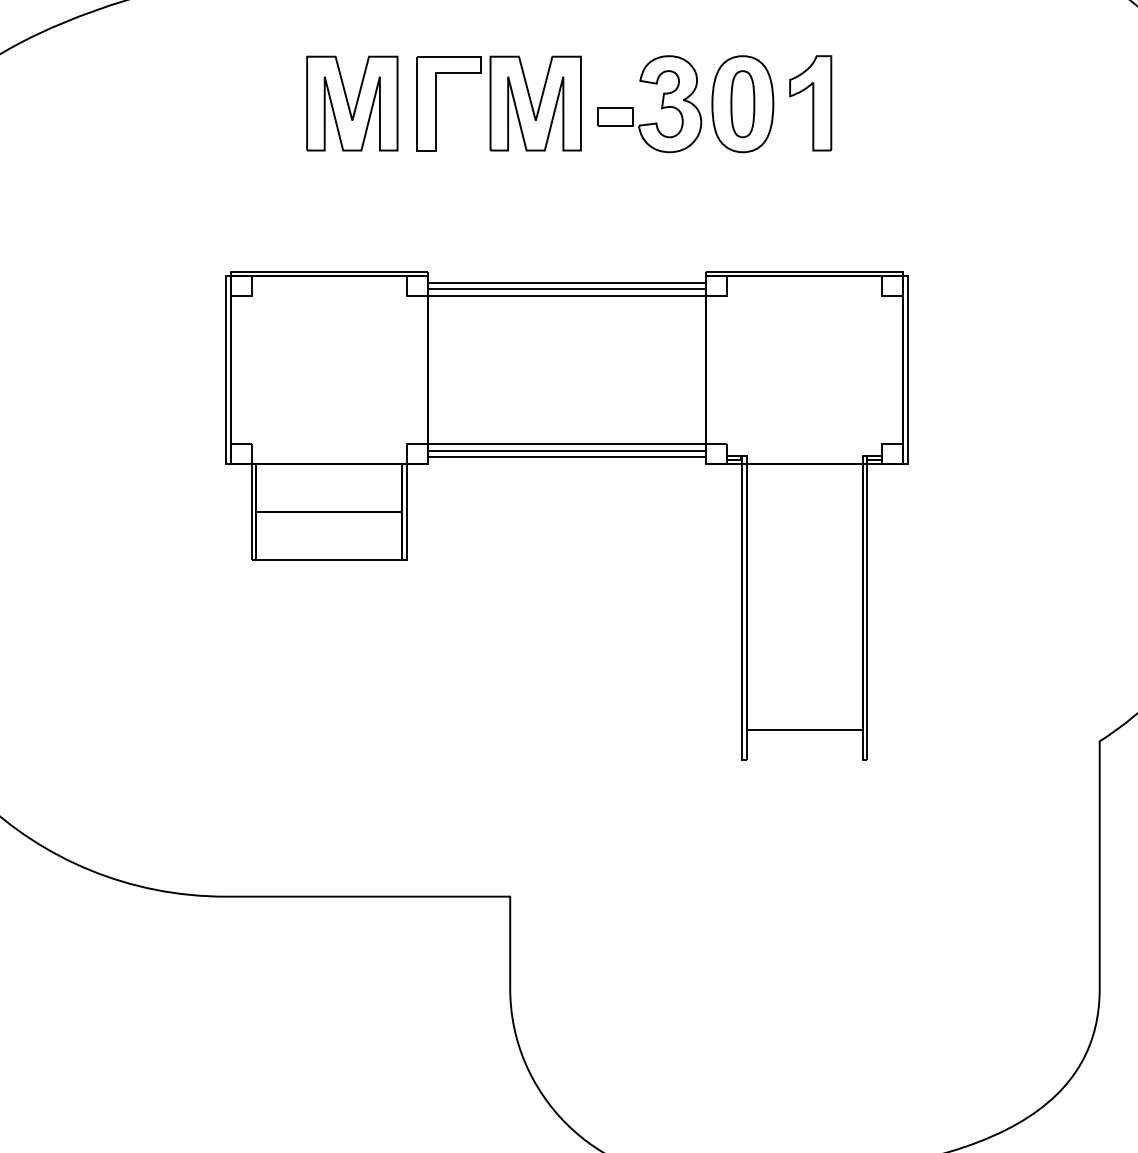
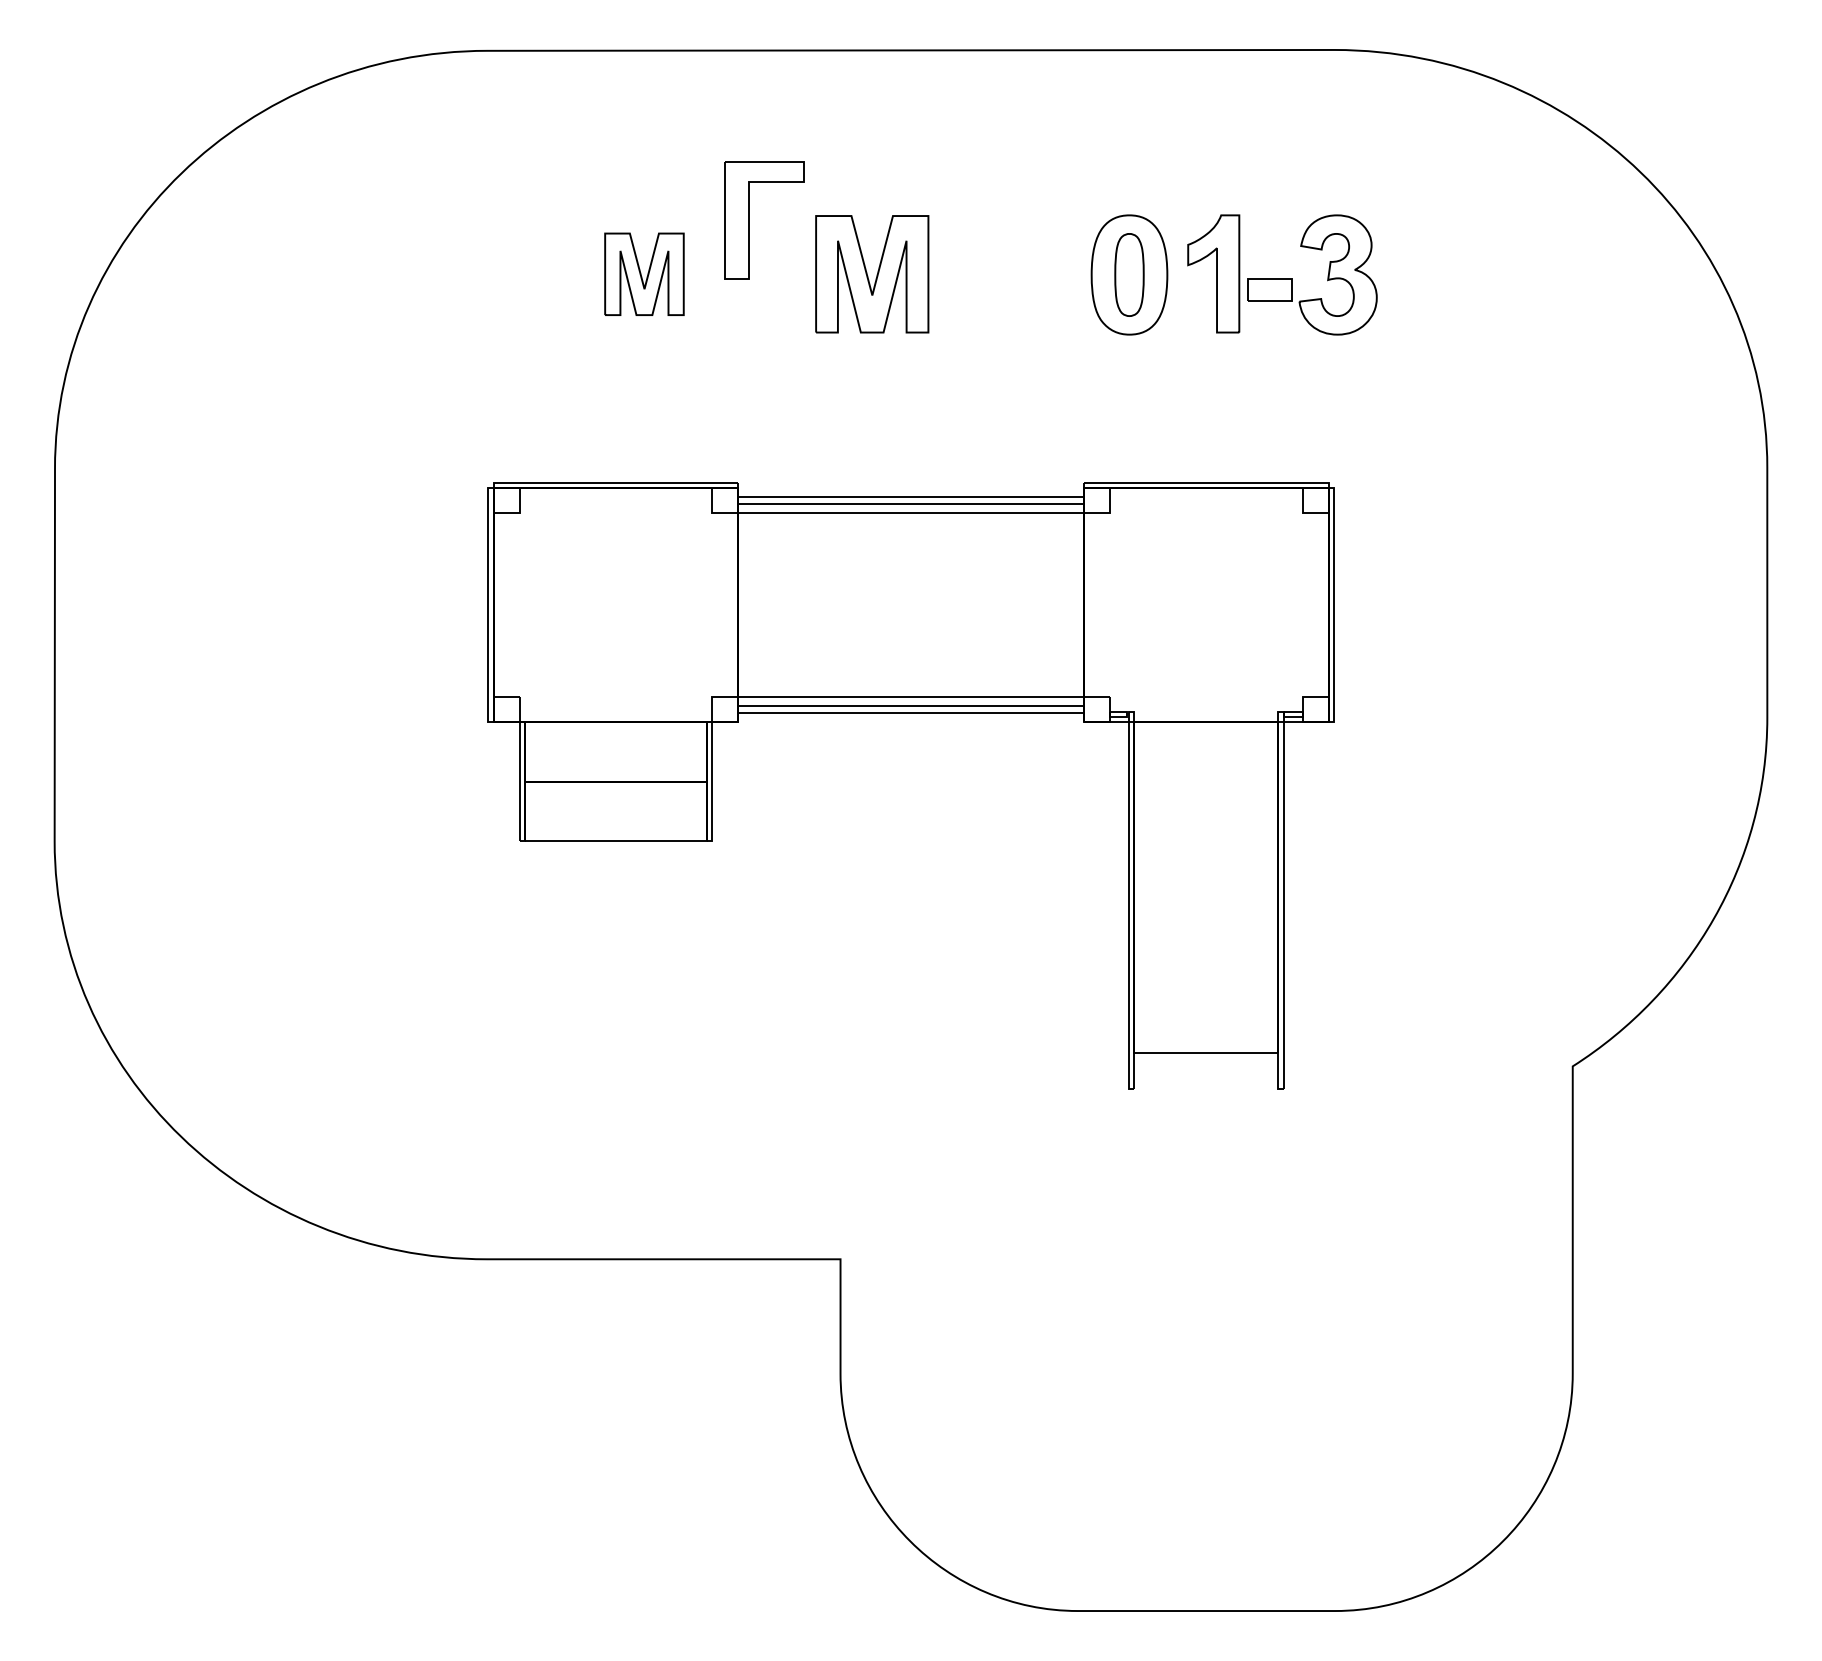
part: (352, 103) -> (644, 274), size x0.7
part: (436, 103) -> (749, 220), moved
part: (661, 104) -> (1327, 275), moved

